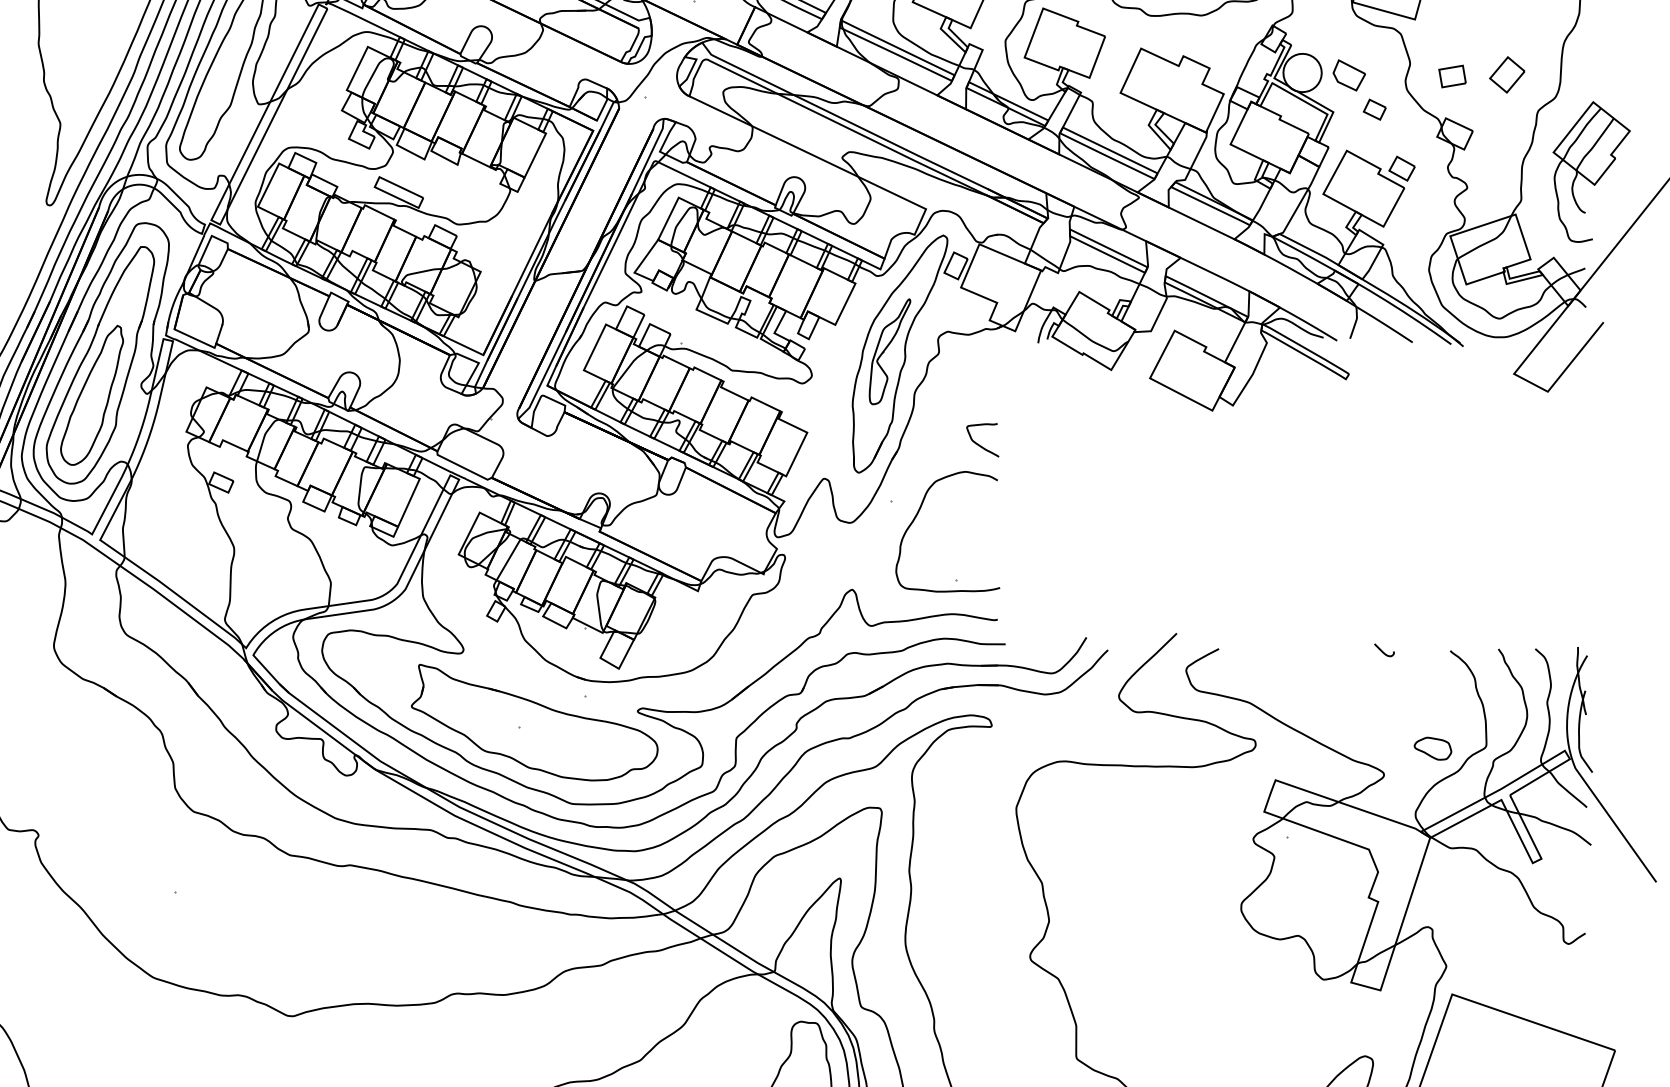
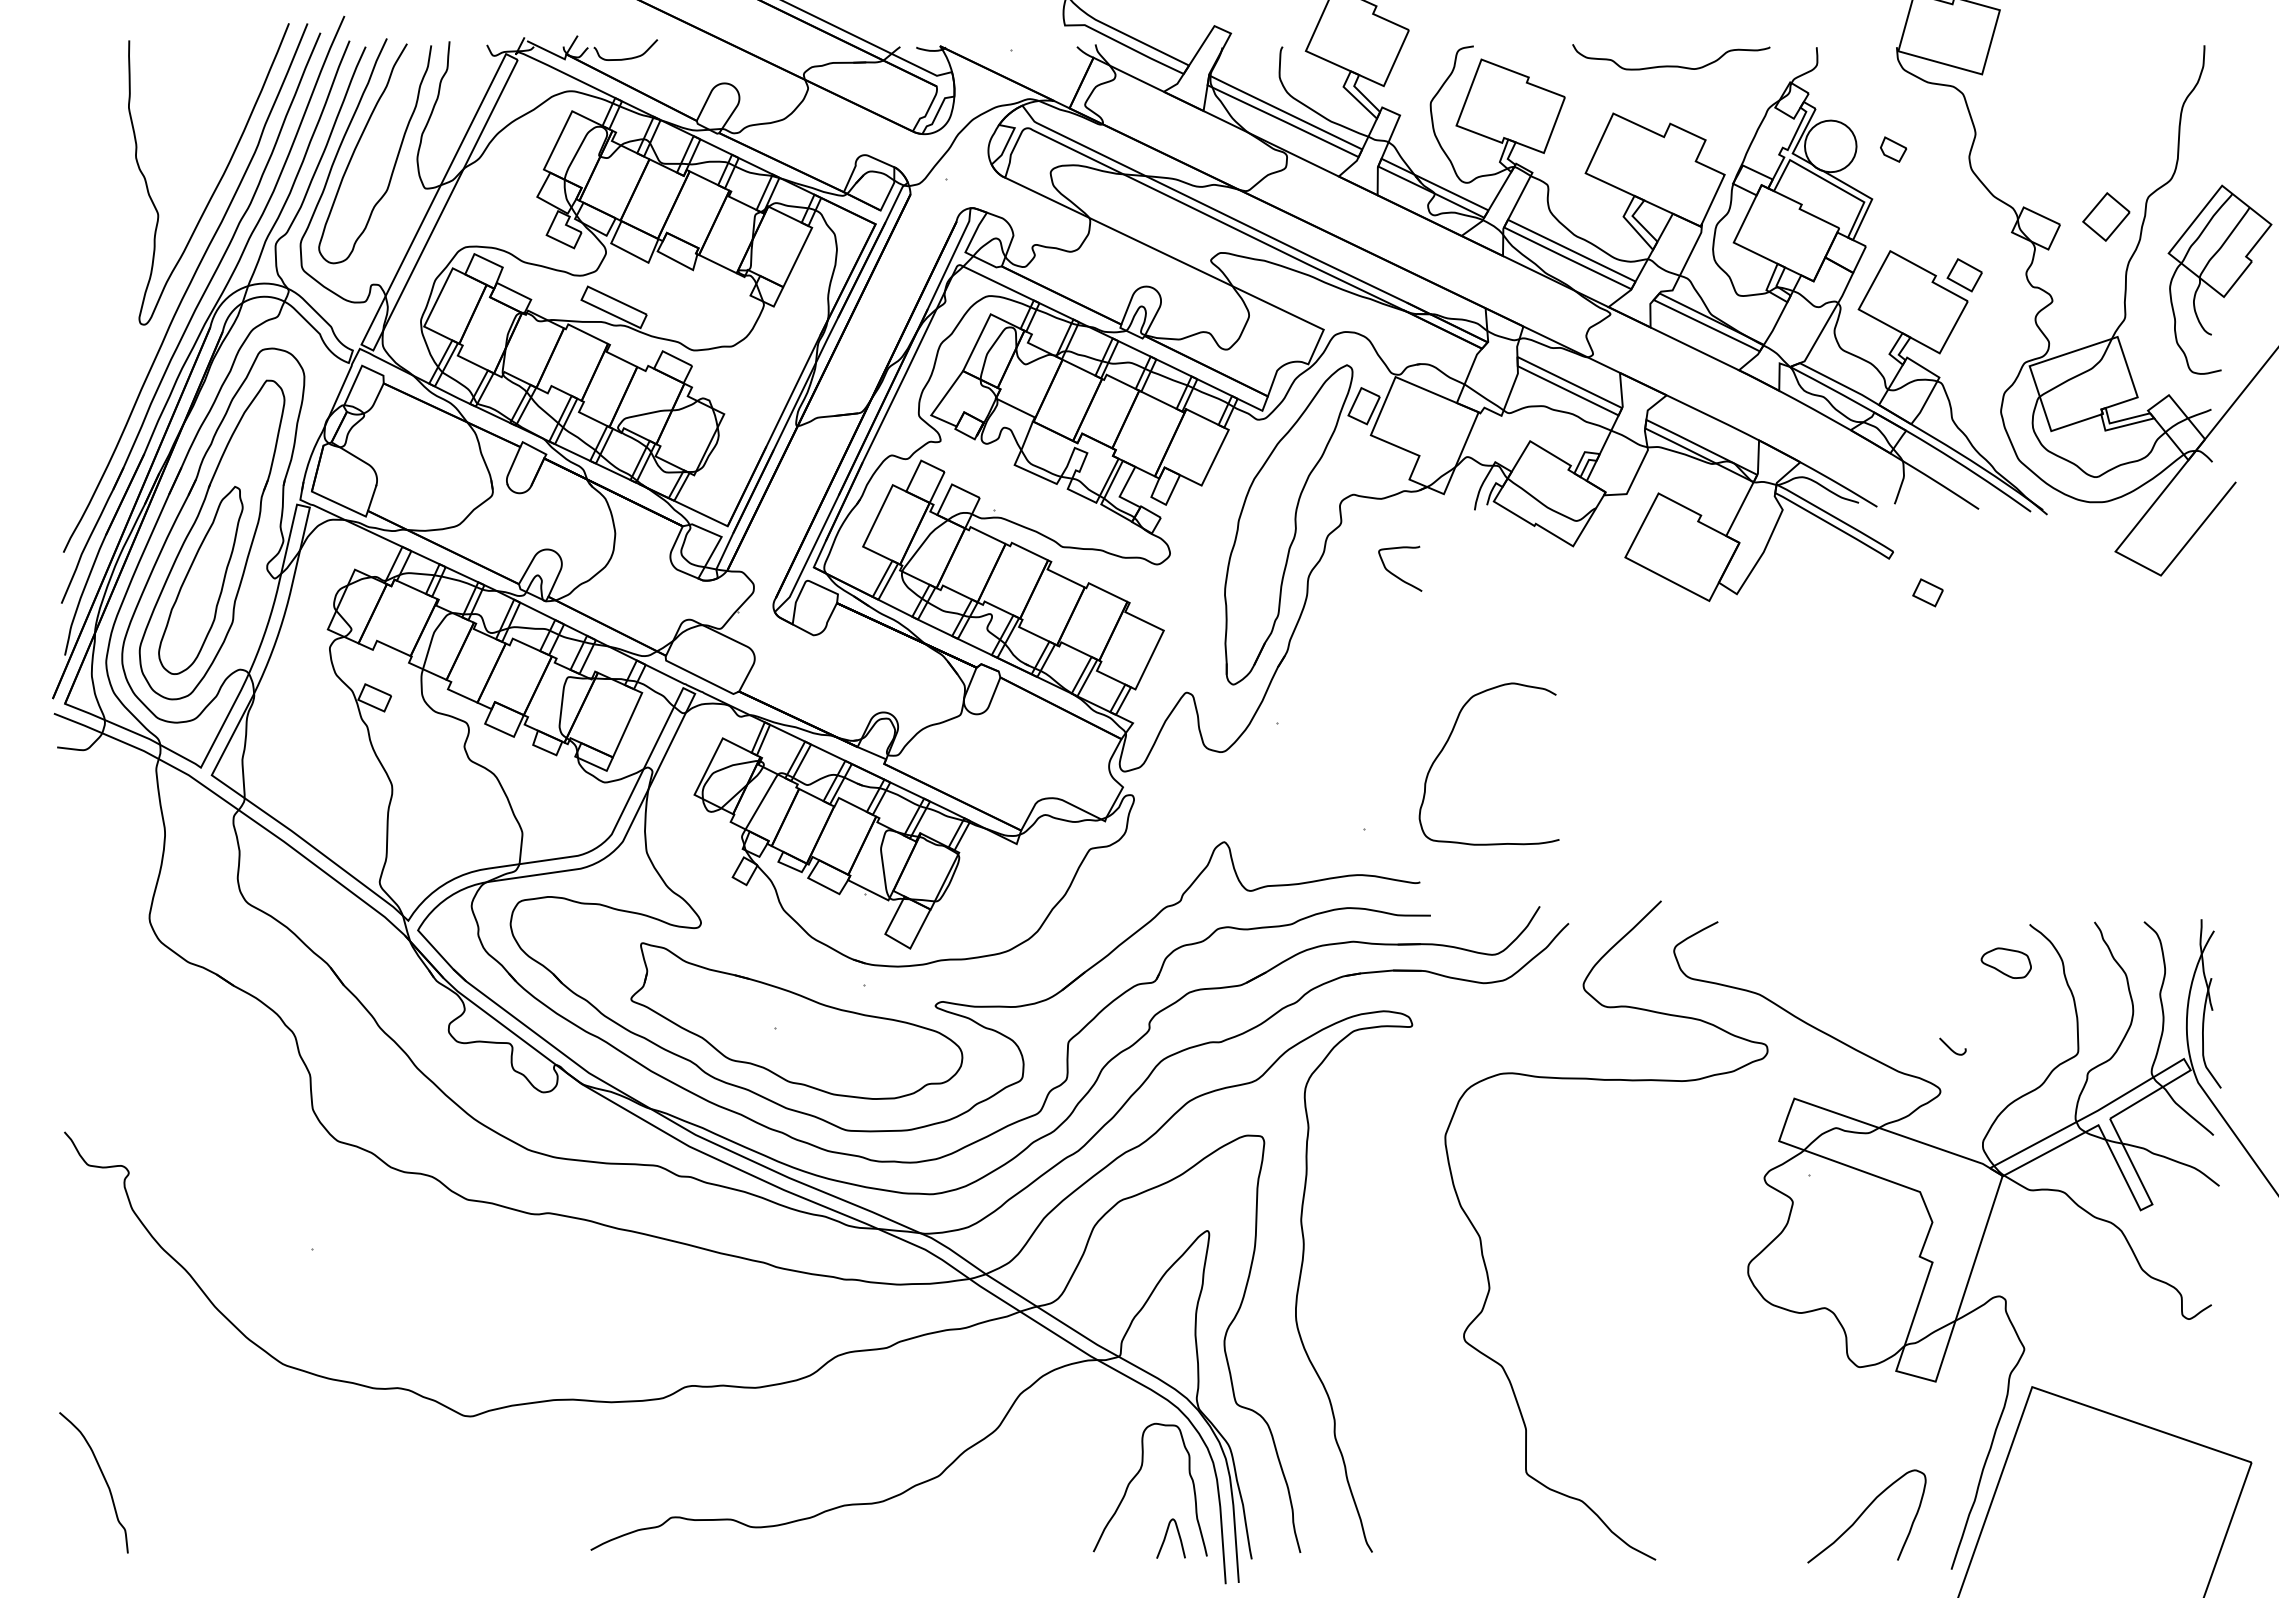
part: (1507, 74) -> (2106, 216), moved
part: (1349, 75) -> (1893, 149), size x0.6
part: (1452, 76) -> (2032, 150), removed
part: (1374, 109) -> (1927, 592), moved
part: (885, 350) -> (1269, 519), removed
curve: (979, 444) -> (1395, 574), moved
curve: (916, 516) -> (1447, 743), moved
curve: (1382, 650) -> (1950, 1047), moved
part: (1432, 748) -> (2005, 962), moved

